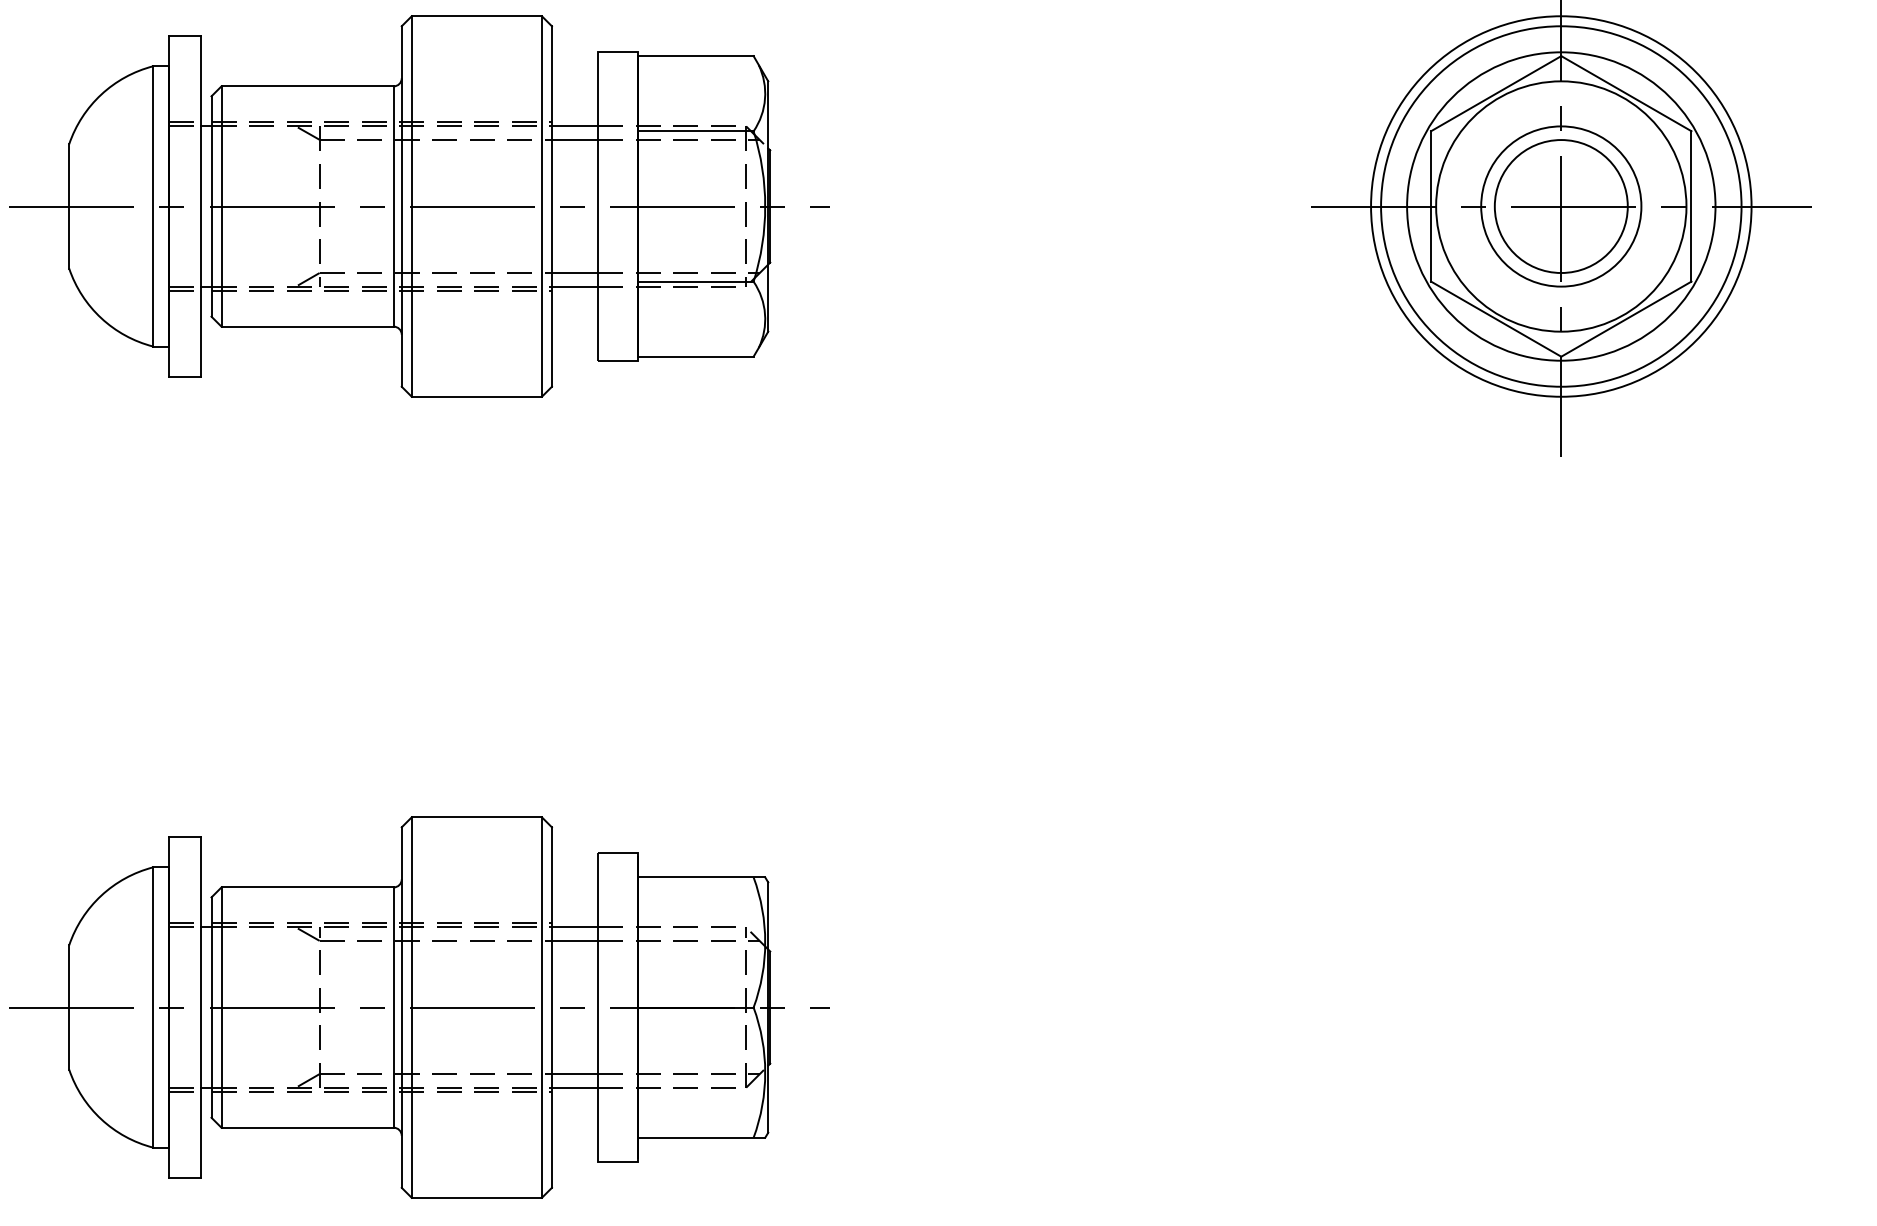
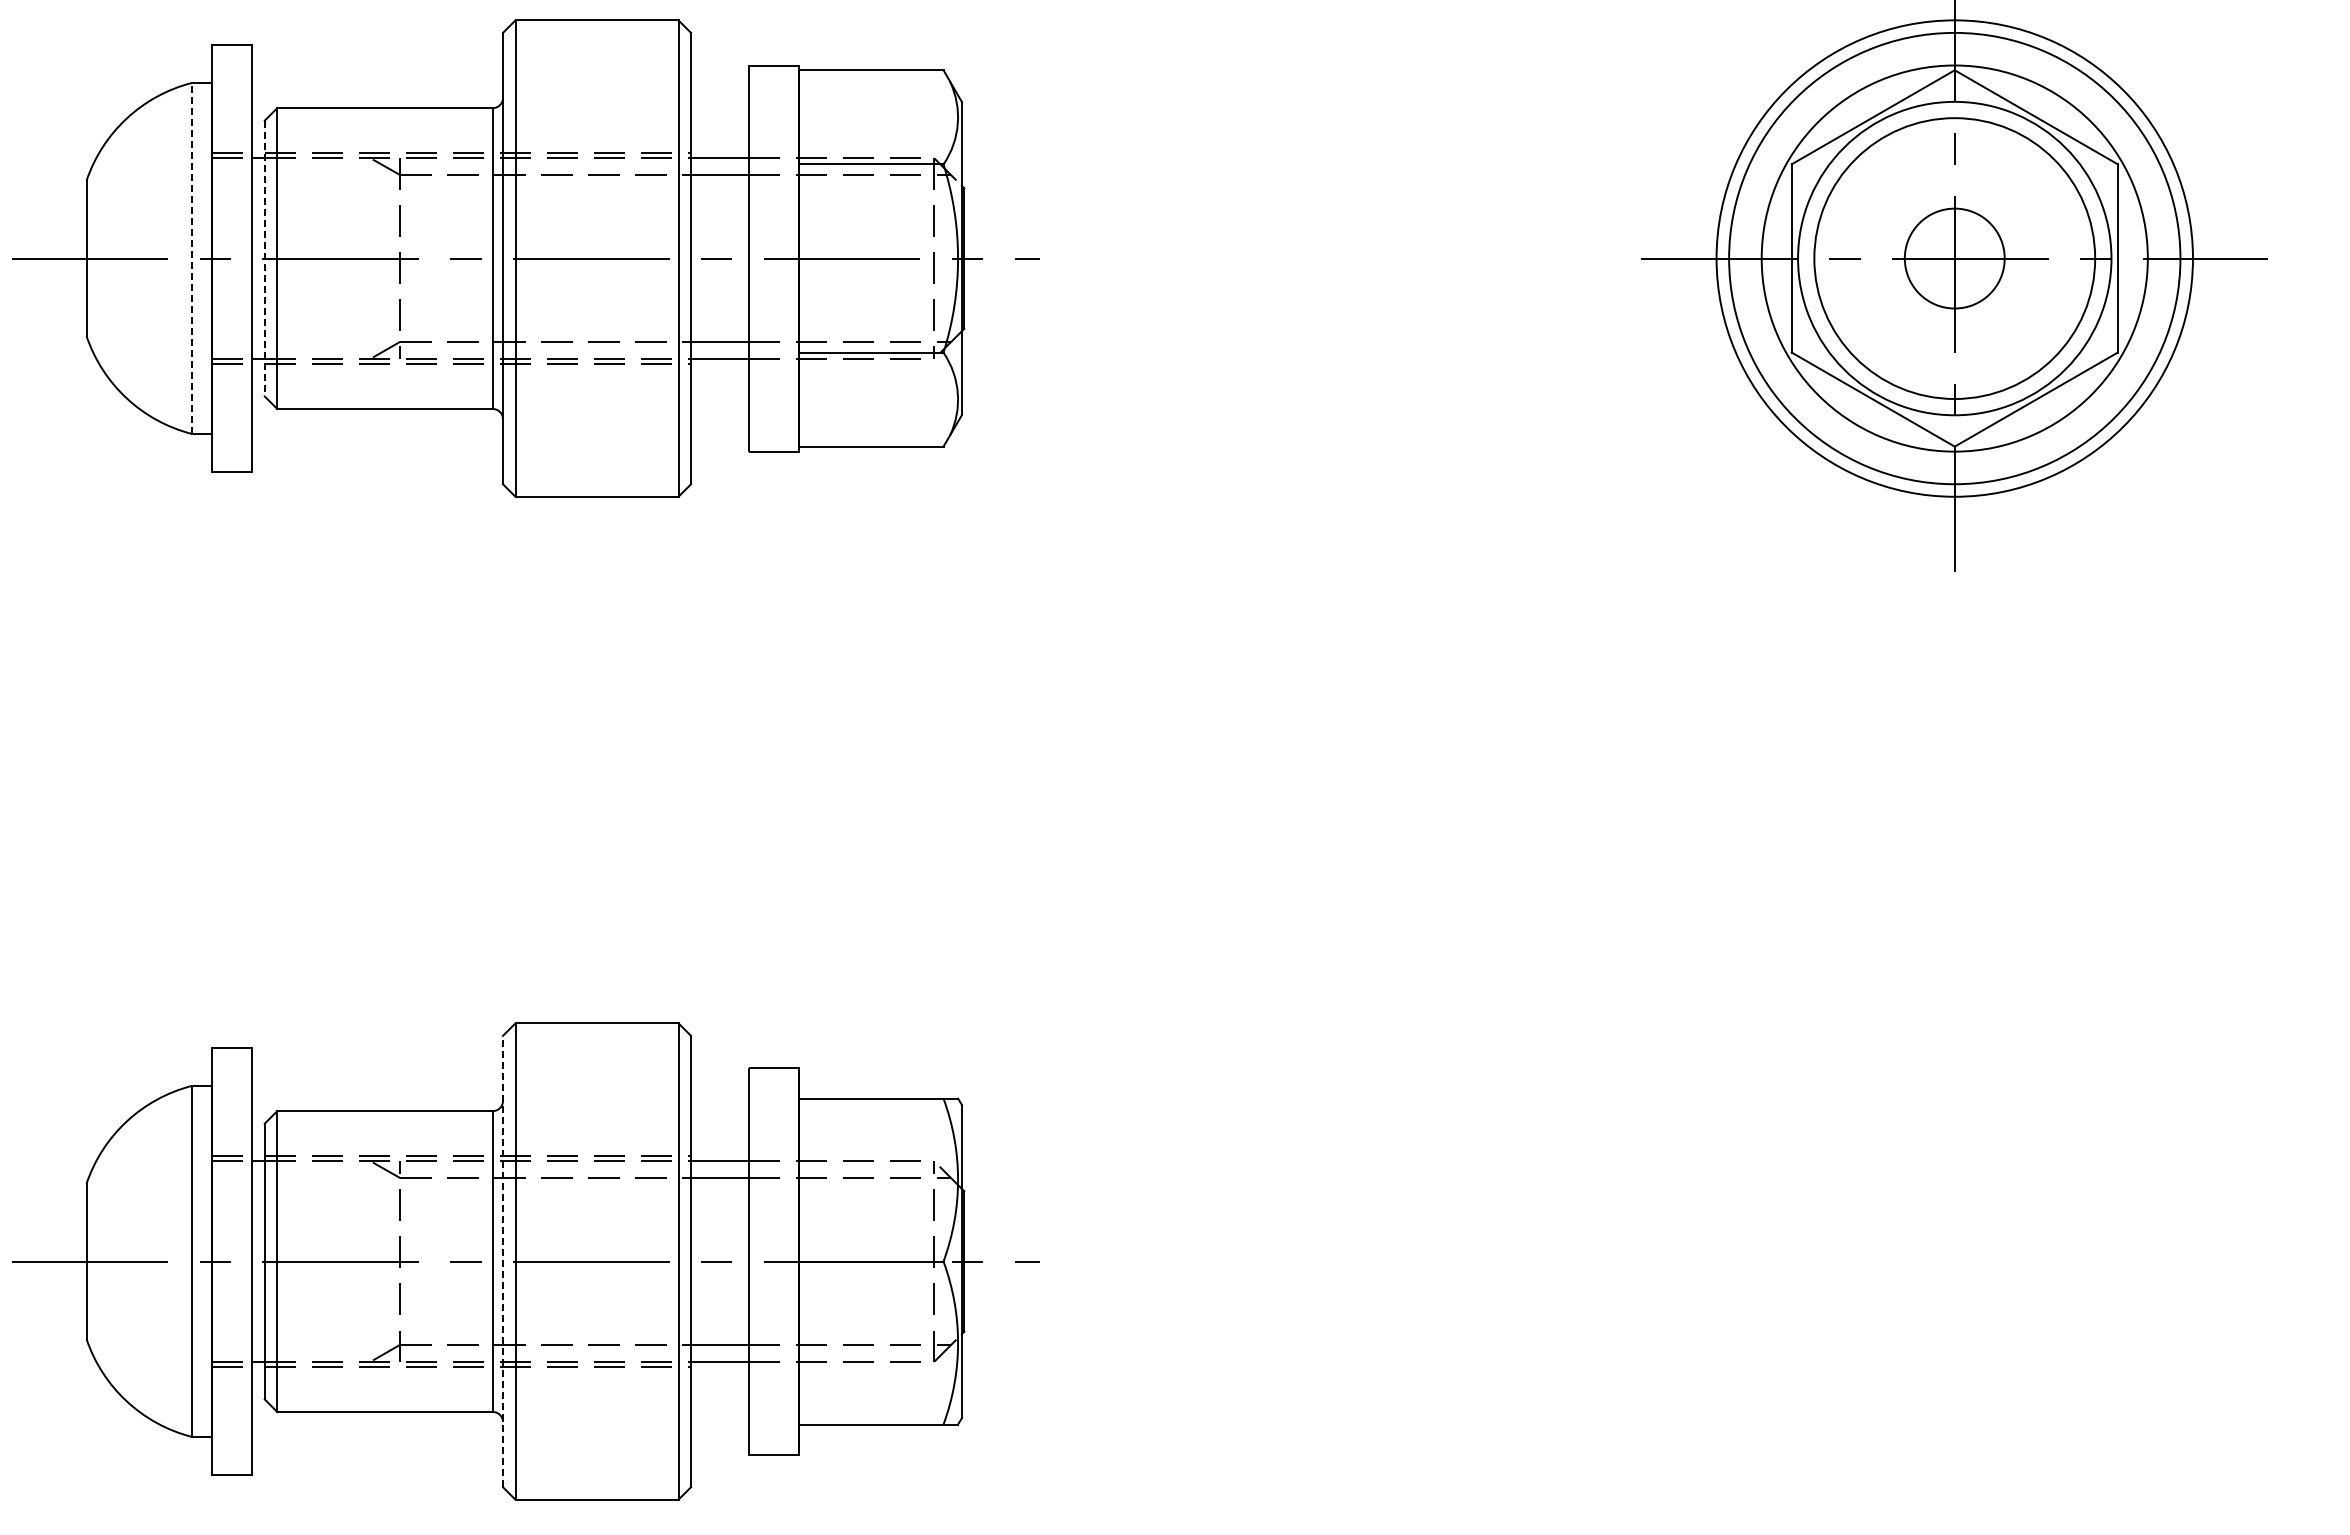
line: (153, 206) -> (192, 258), solid -> dashed
line: (211, 206) -> (264, 258), solid -> dashed
circle: (1561, 206) -> (1954, 258), size x0.6
circle: (1561, 206) -> (1954, 258), size x1.4
line: (401, 1007) -> (502, 1261), solid -> dashed

